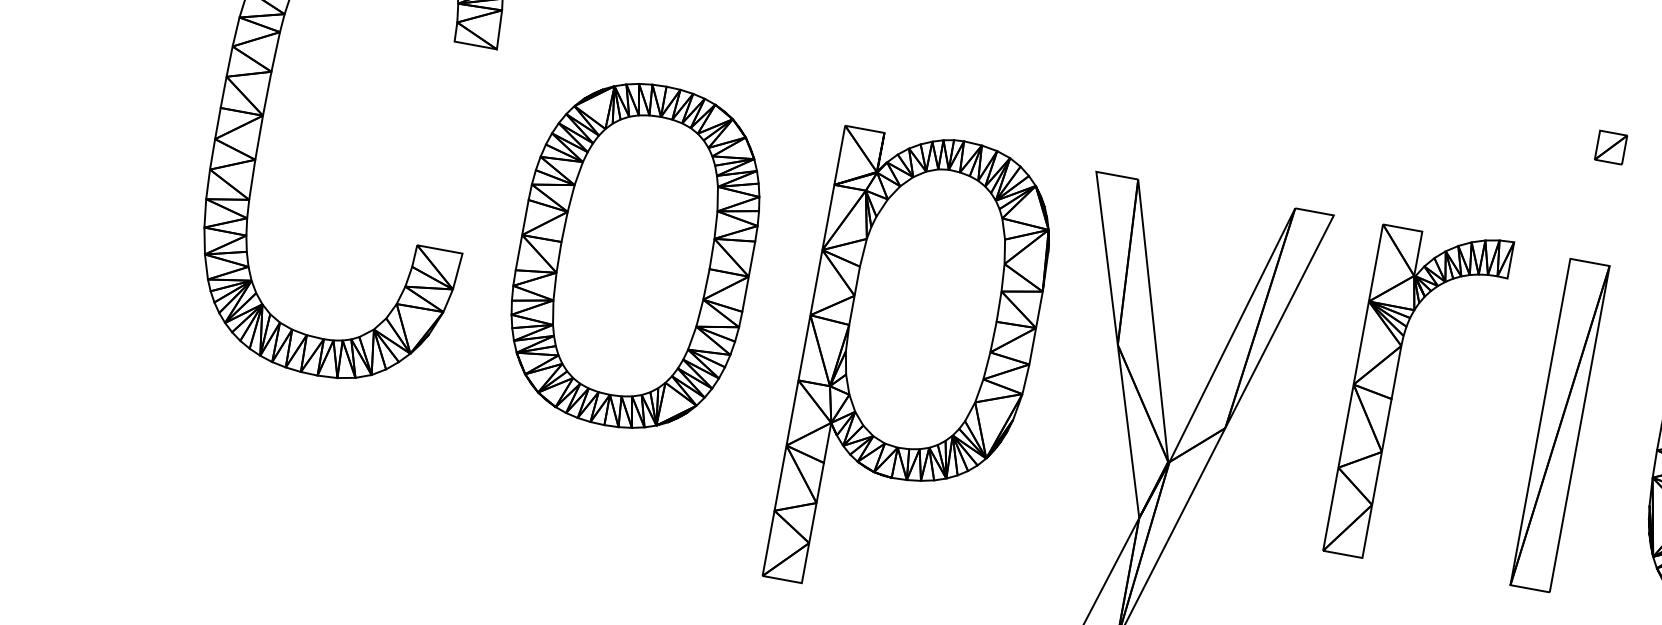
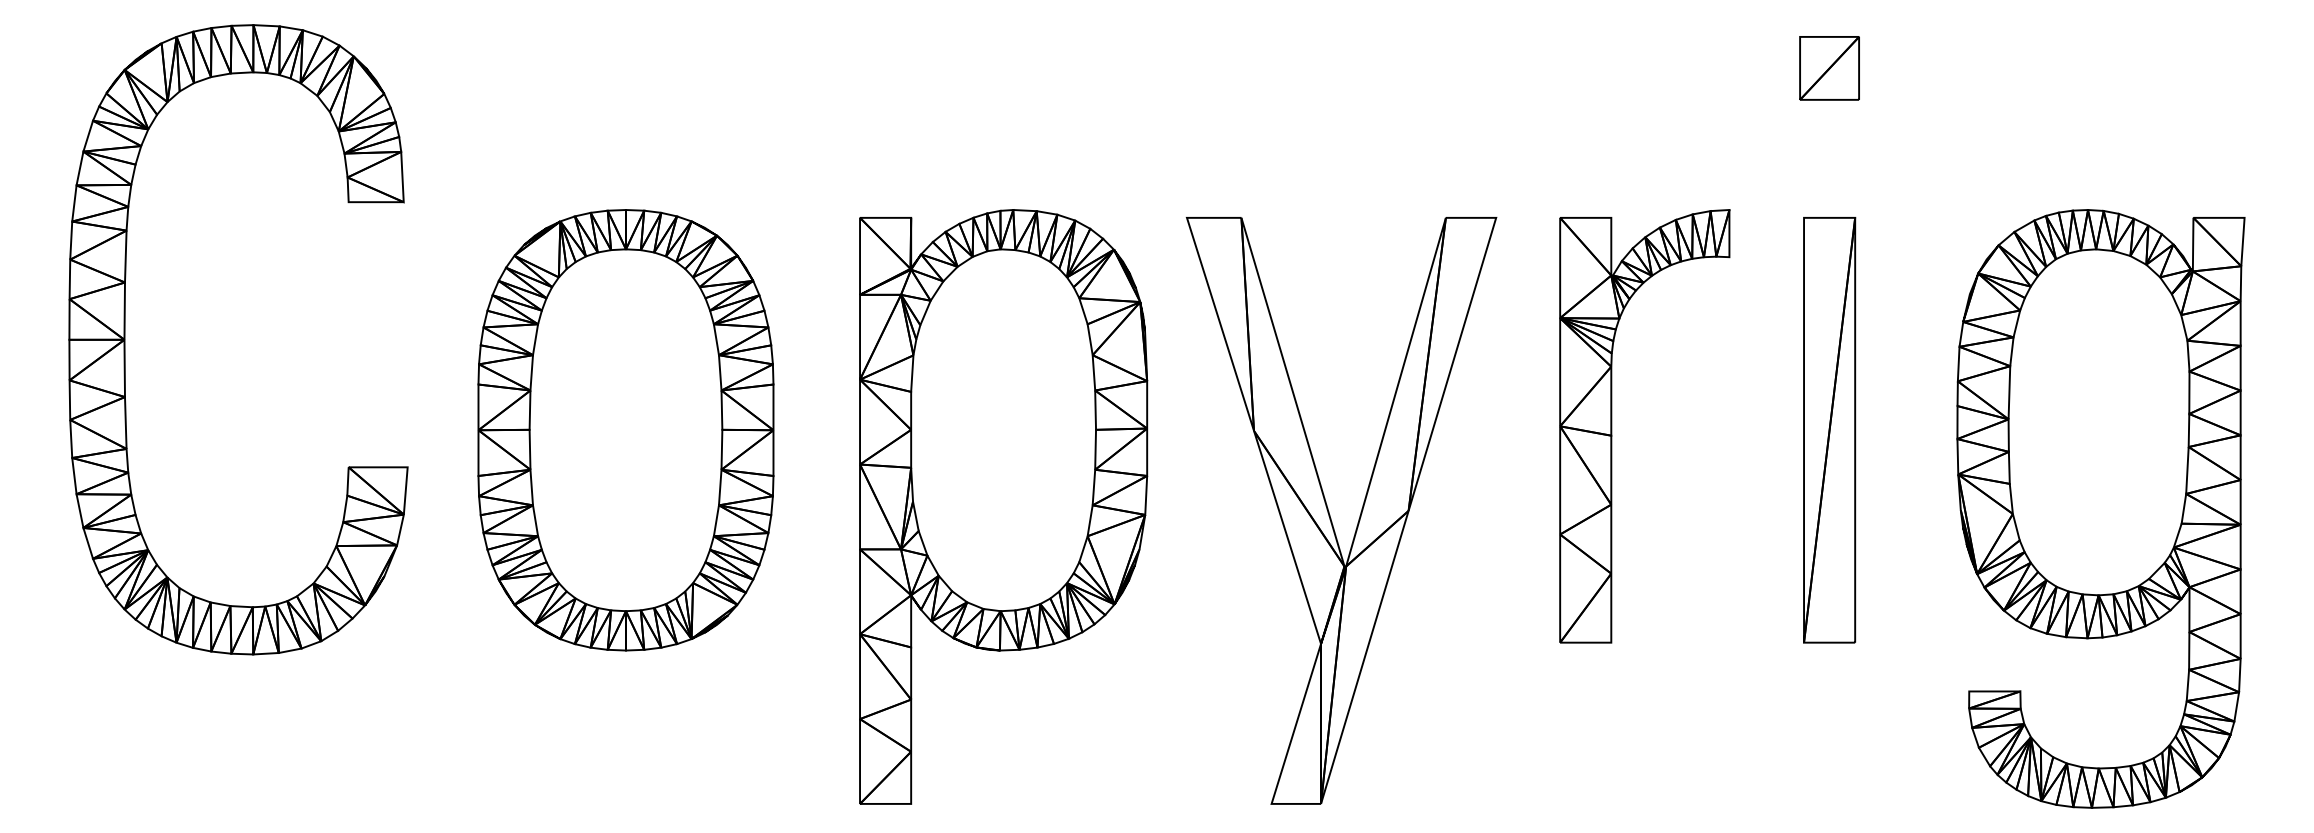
part: (1610, 147) -> (1829, 68), size x1.67

